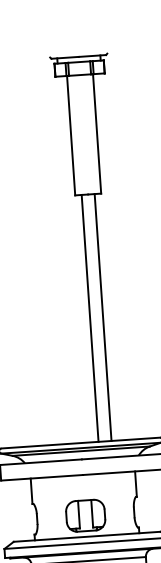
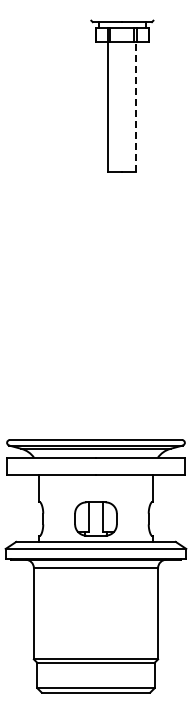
line: (97, 133) -> (136, 106), solid -> dashed
line: (103, 317) -> (129, 305), removed
line: (90, 318) -> (115, 305), removed

